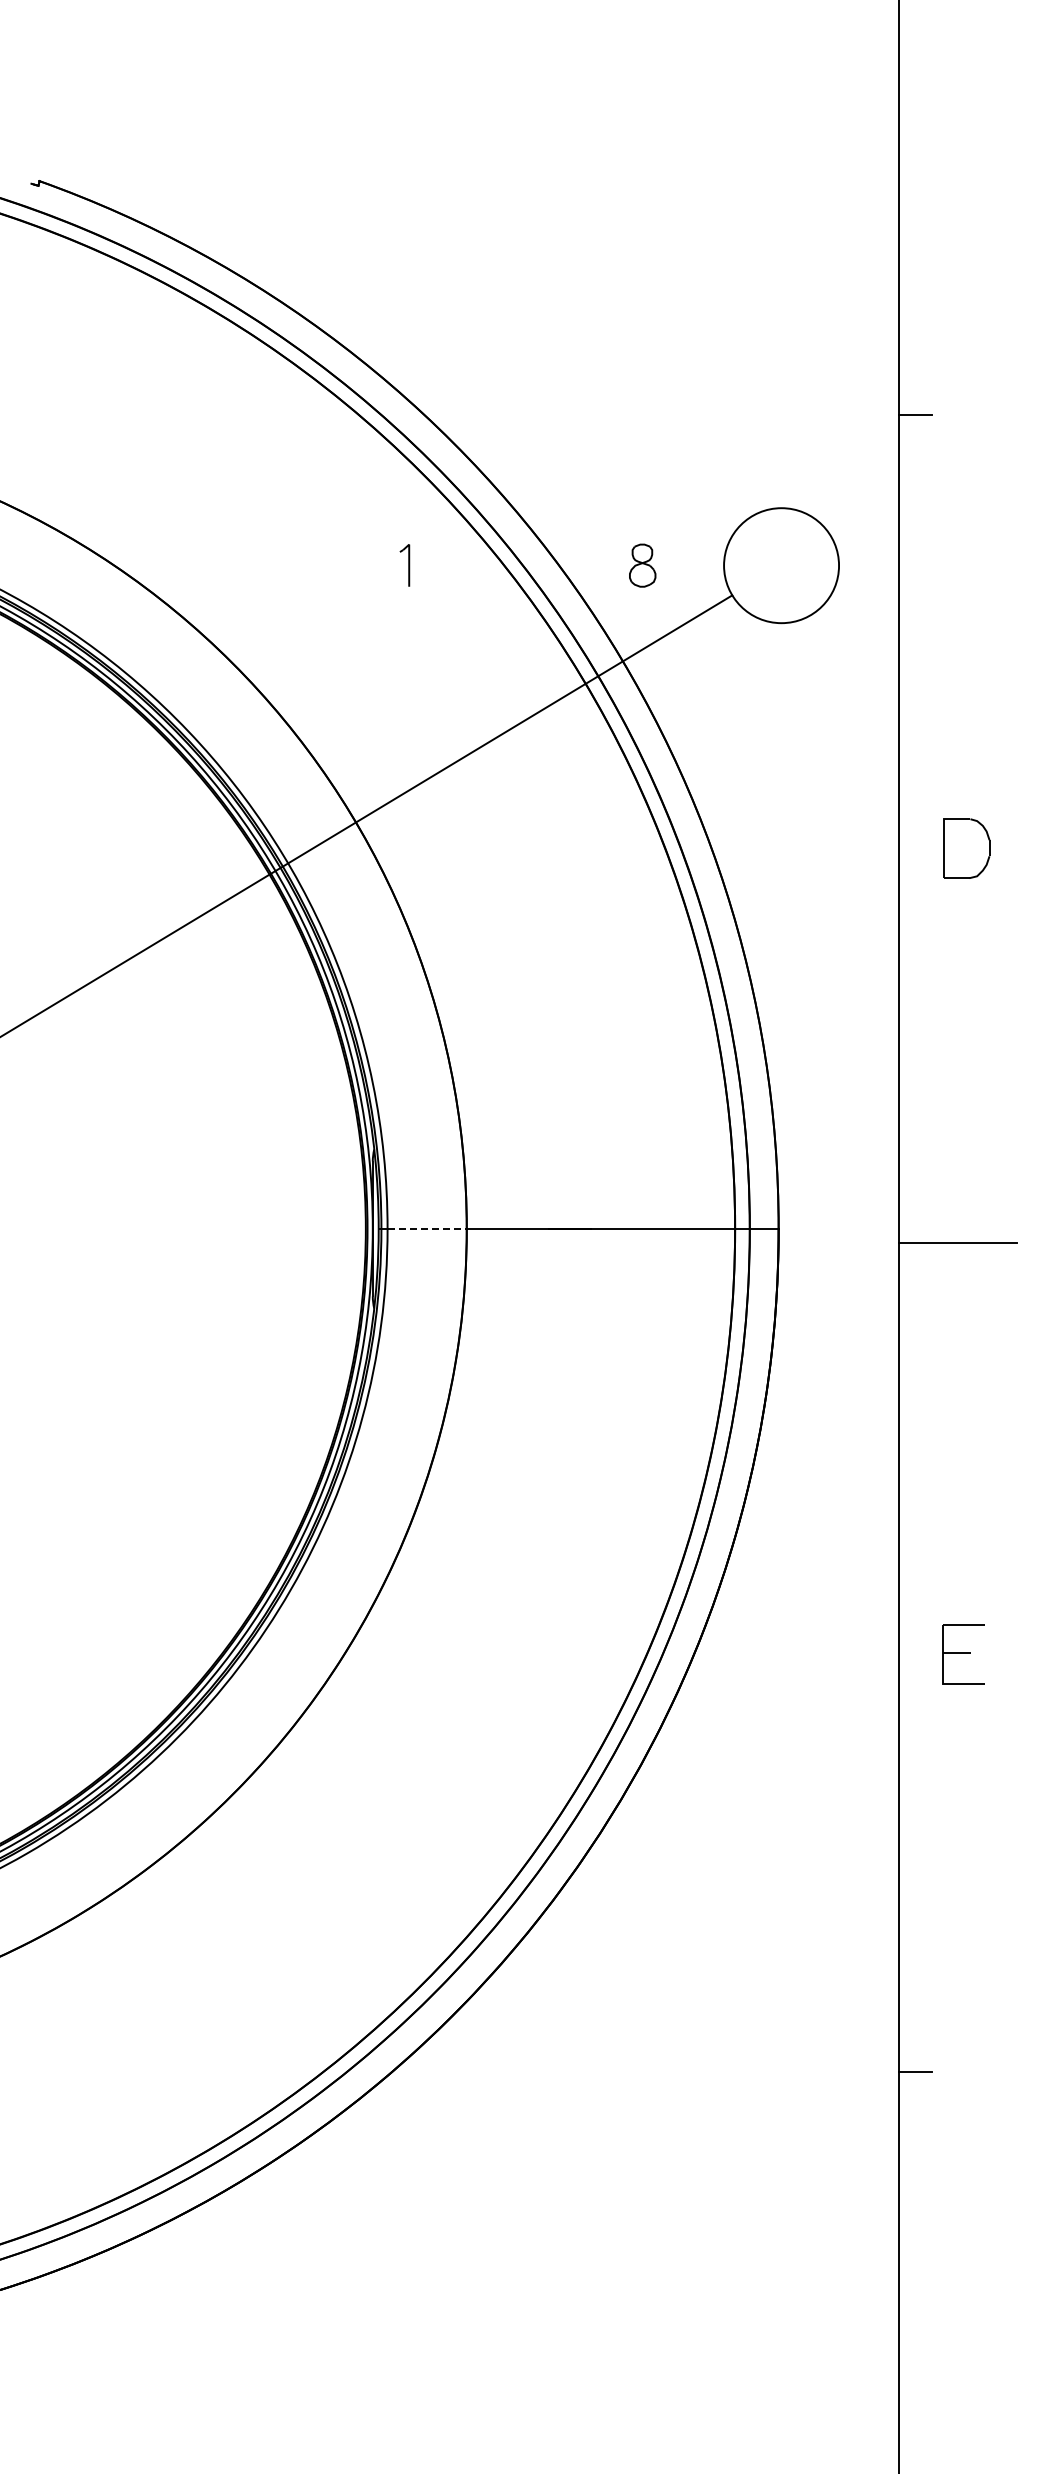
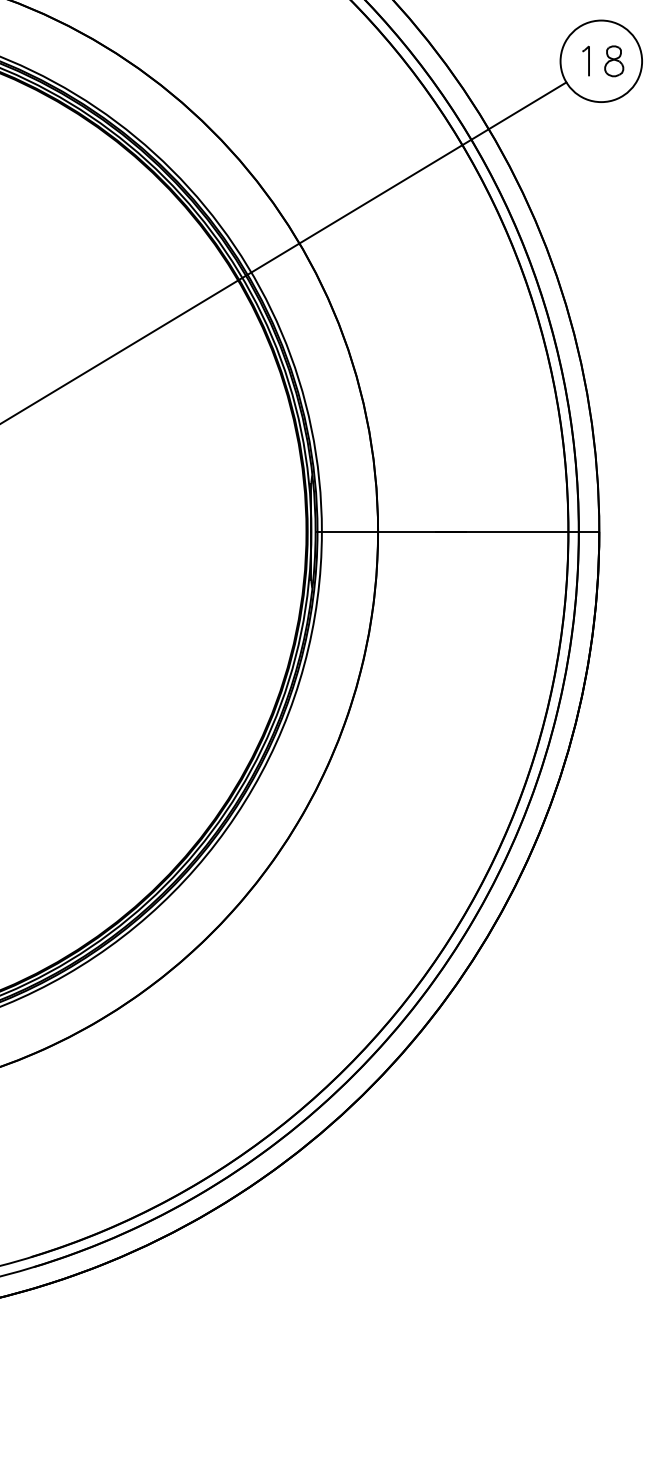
part: (404, 565) -> (585, 61), moved
part: (642, 565) -> (614, 61), moved
line: (427, 1229) -> (350, 532), dashed -> solid

